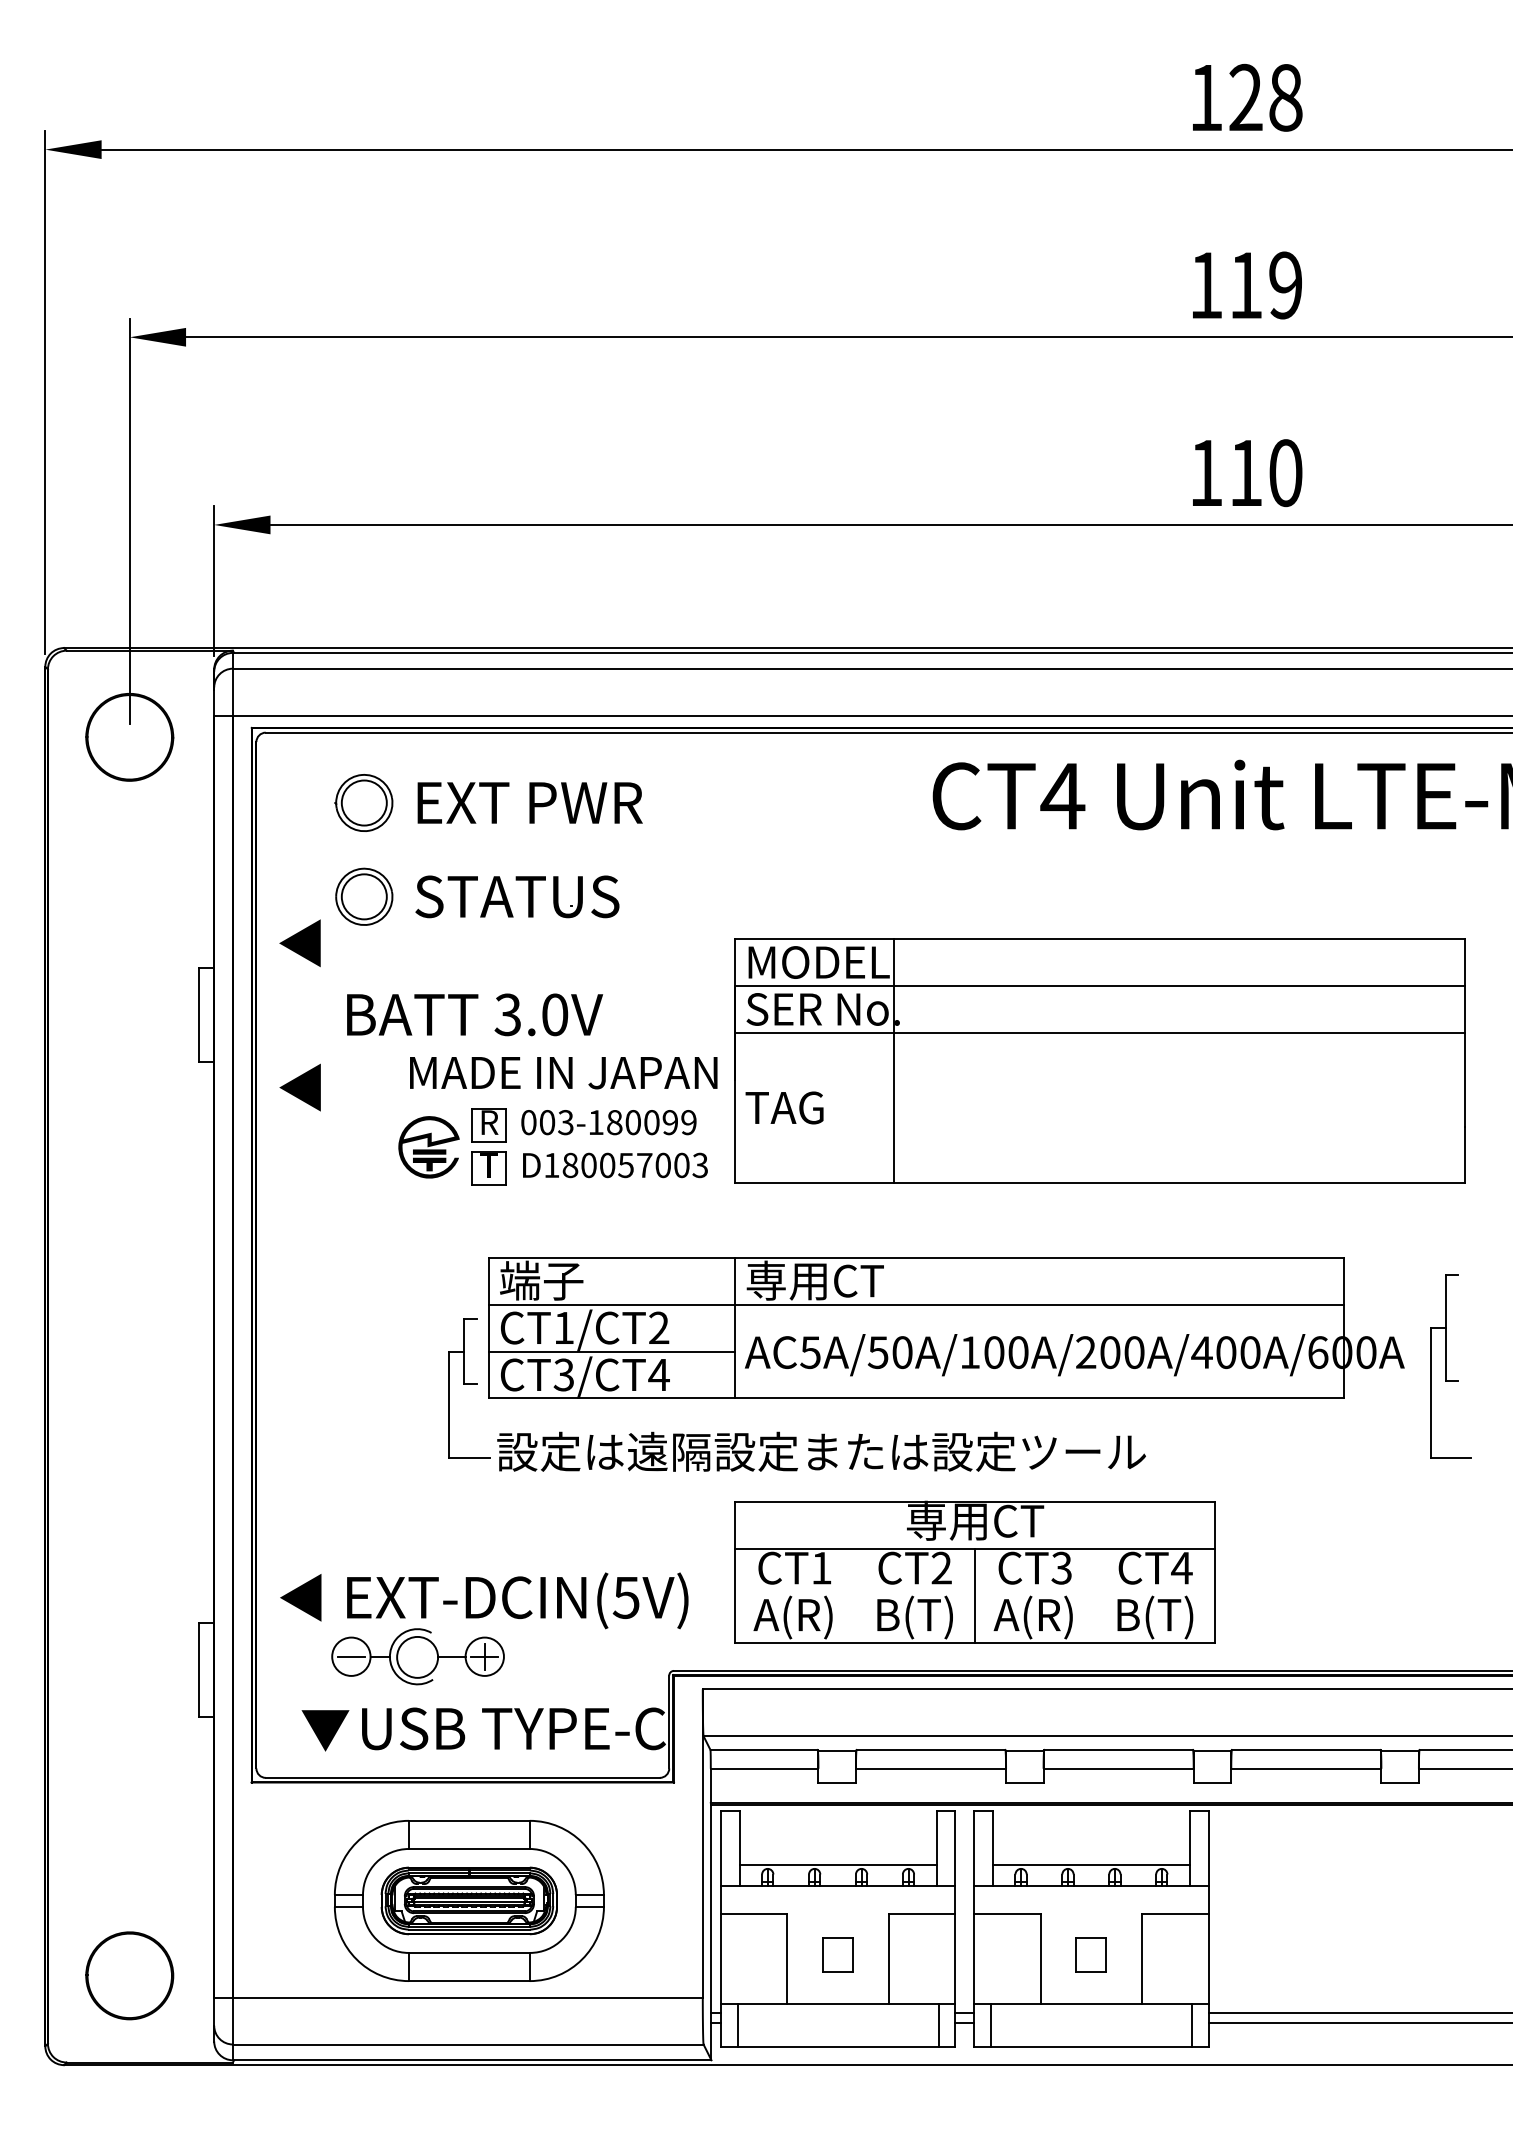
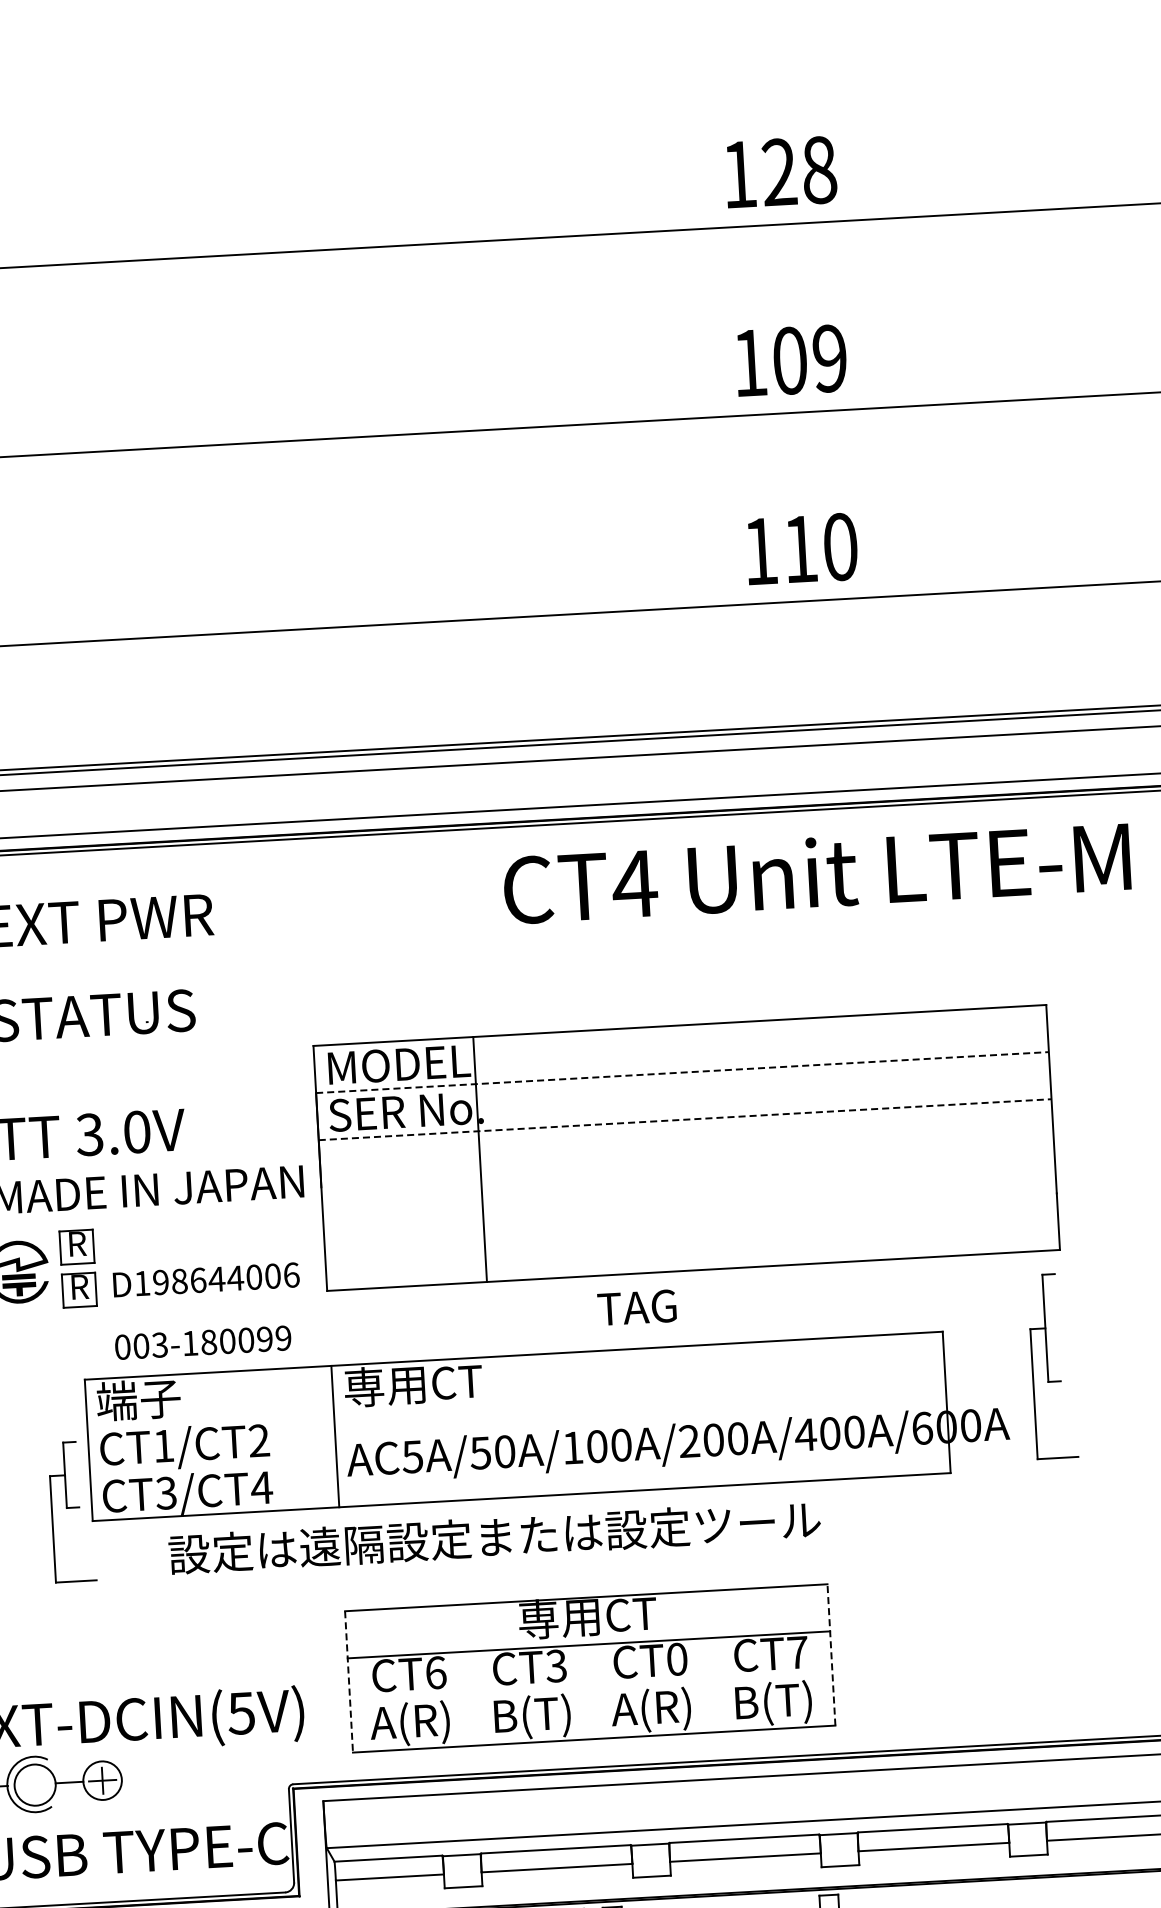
text: (1246, 285) -> (790, 360), 119 -> 109
line: (1099, 986) -> (682, 1073), solid -> dashed
line: (1099, 1032) -> (684, 1119), solid -> dashed
text: (784, 1107) -> (636, 1307), moved
text: (608, 1122) -> (202, 1342), moved
text: (489, 1165) -> (79, 1287), T -> R
text: (635, 1165) -> (226, 1278), D180057003 -> D198644006
line: (916, 1304) -> (516, 1402), removed
line: (611, 1351) -> (212, 1467), removed
part: (1450, 1366) -> (1052, 1366), moved
text: (821, 1451) -> (494, 1536), moved
text: (821, 1567) -> (435, 1672), CT1 -> CT6
text: (1061, 1567) -> (676, 1658), CT3 -> CT0
text: (941, 1568) -> (556, 1666), CT2 -> CT3
text: (1181, 1568) -> (797, 1652), CT4 -> CT7
line: (1215, 1571) -> (831, 1654), solid -> dashed
line: (734, 1572) -> (348, 1682), solid -> dashed
line: (975, 1595) -> (591, 1691), removed

